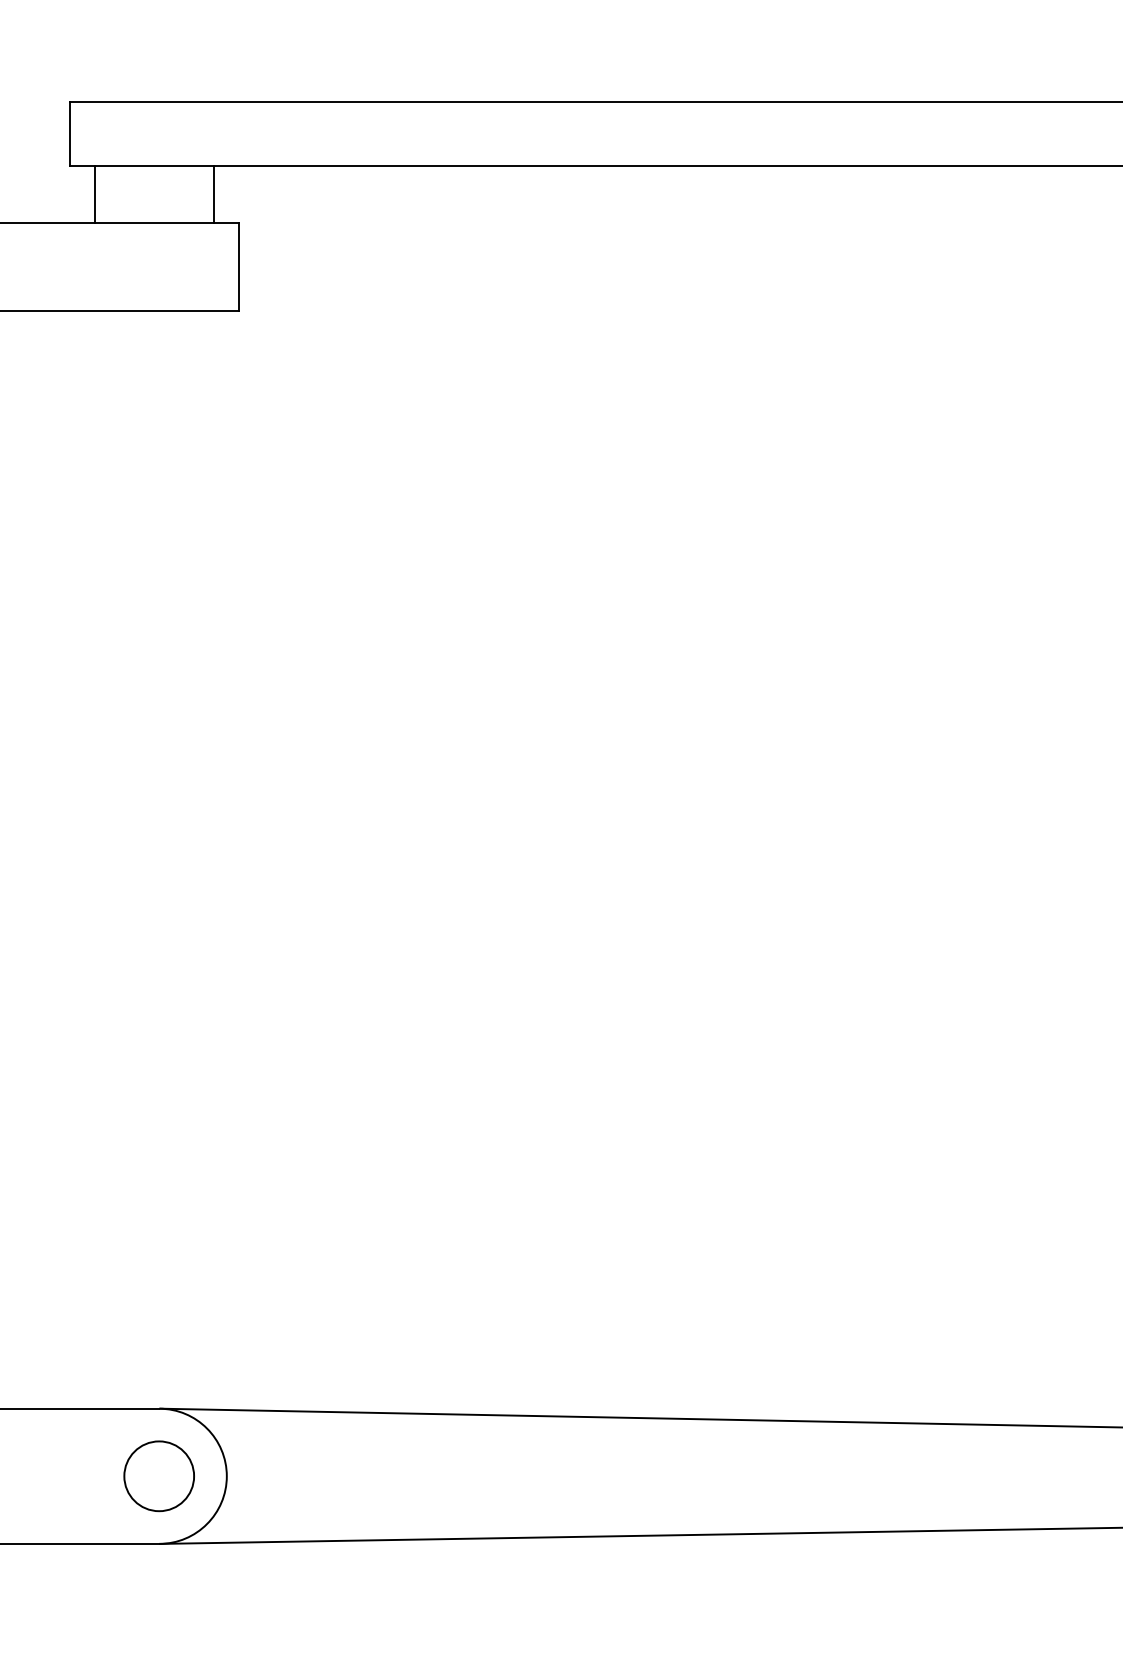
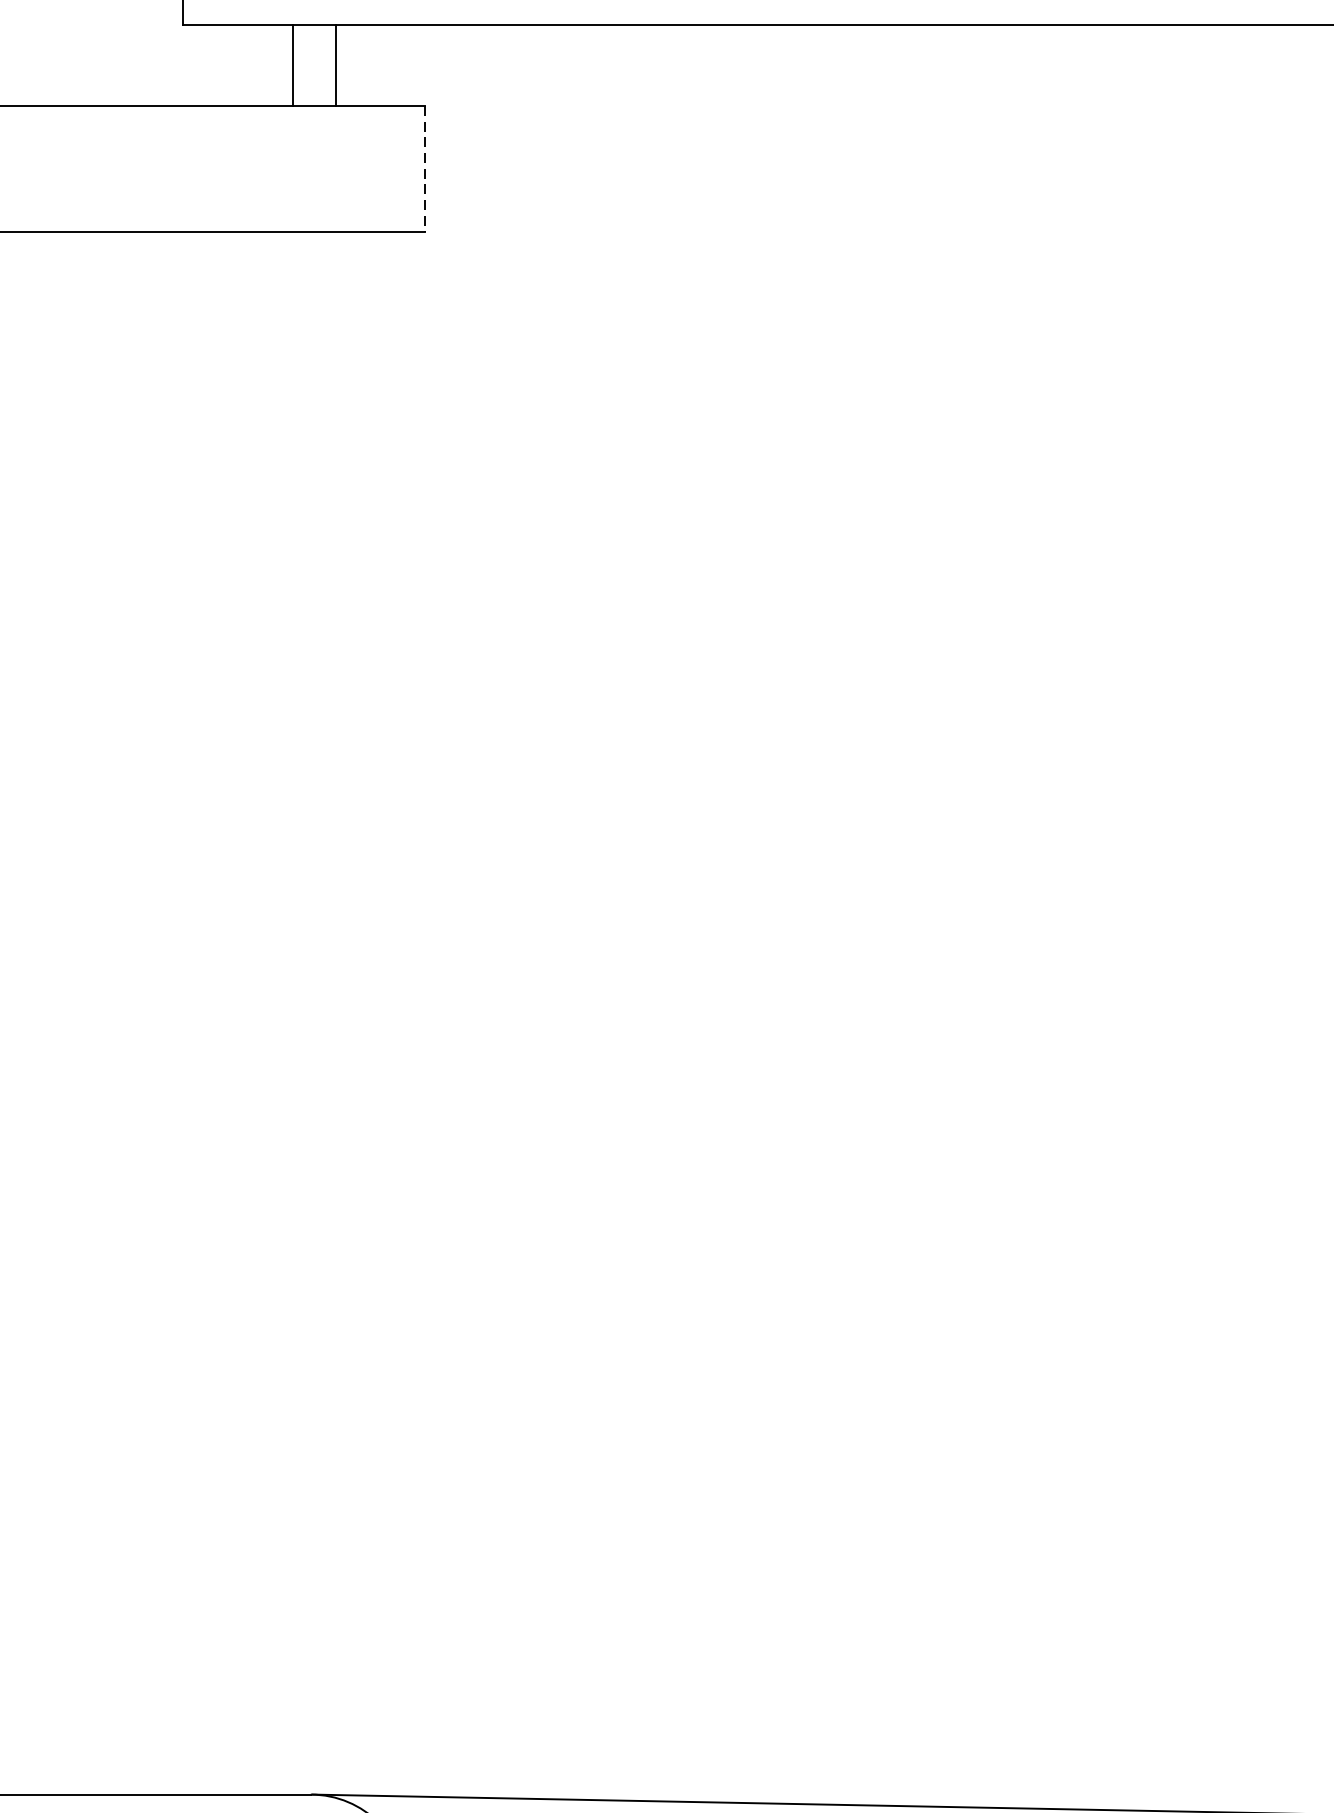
line: (94, 193) -> (292, 64), moved
line: (214, 193) -> (336, 64), moved
line: (239, 267) -> (425, 169), solid -> dashed

